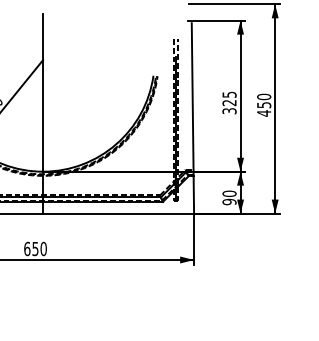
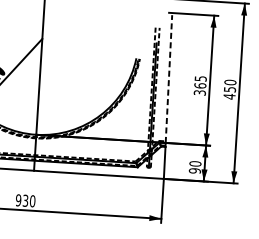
line: (192, 96) -> (168, 78), solid -> dashed
text: (229, 102) -> (200, 85), 325 -> 365
text: (31, 248) -> (22, 200), 650 -> 930

